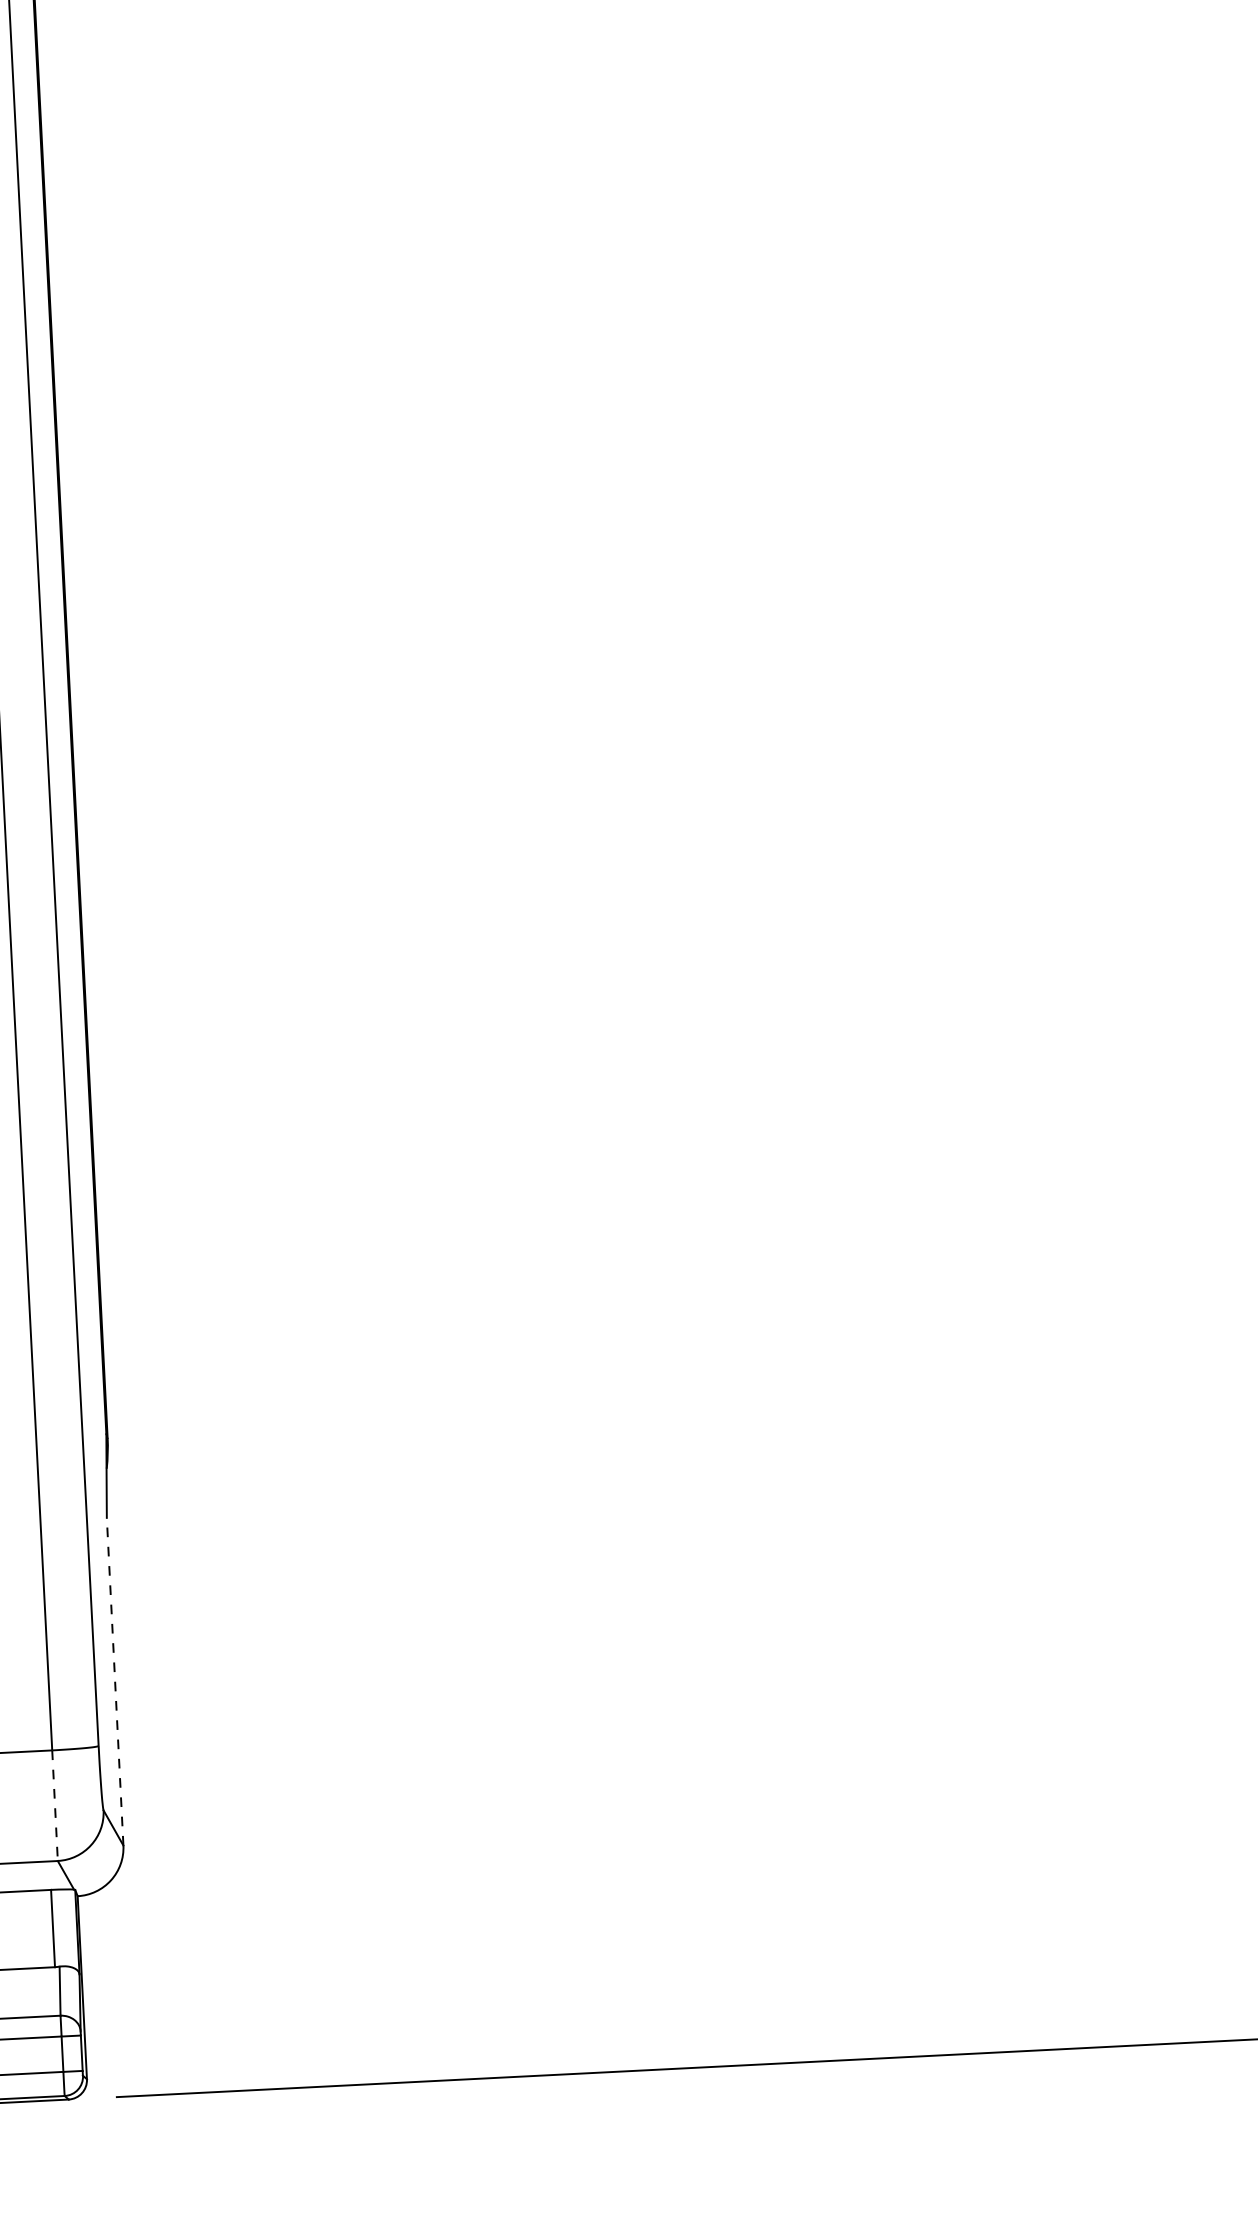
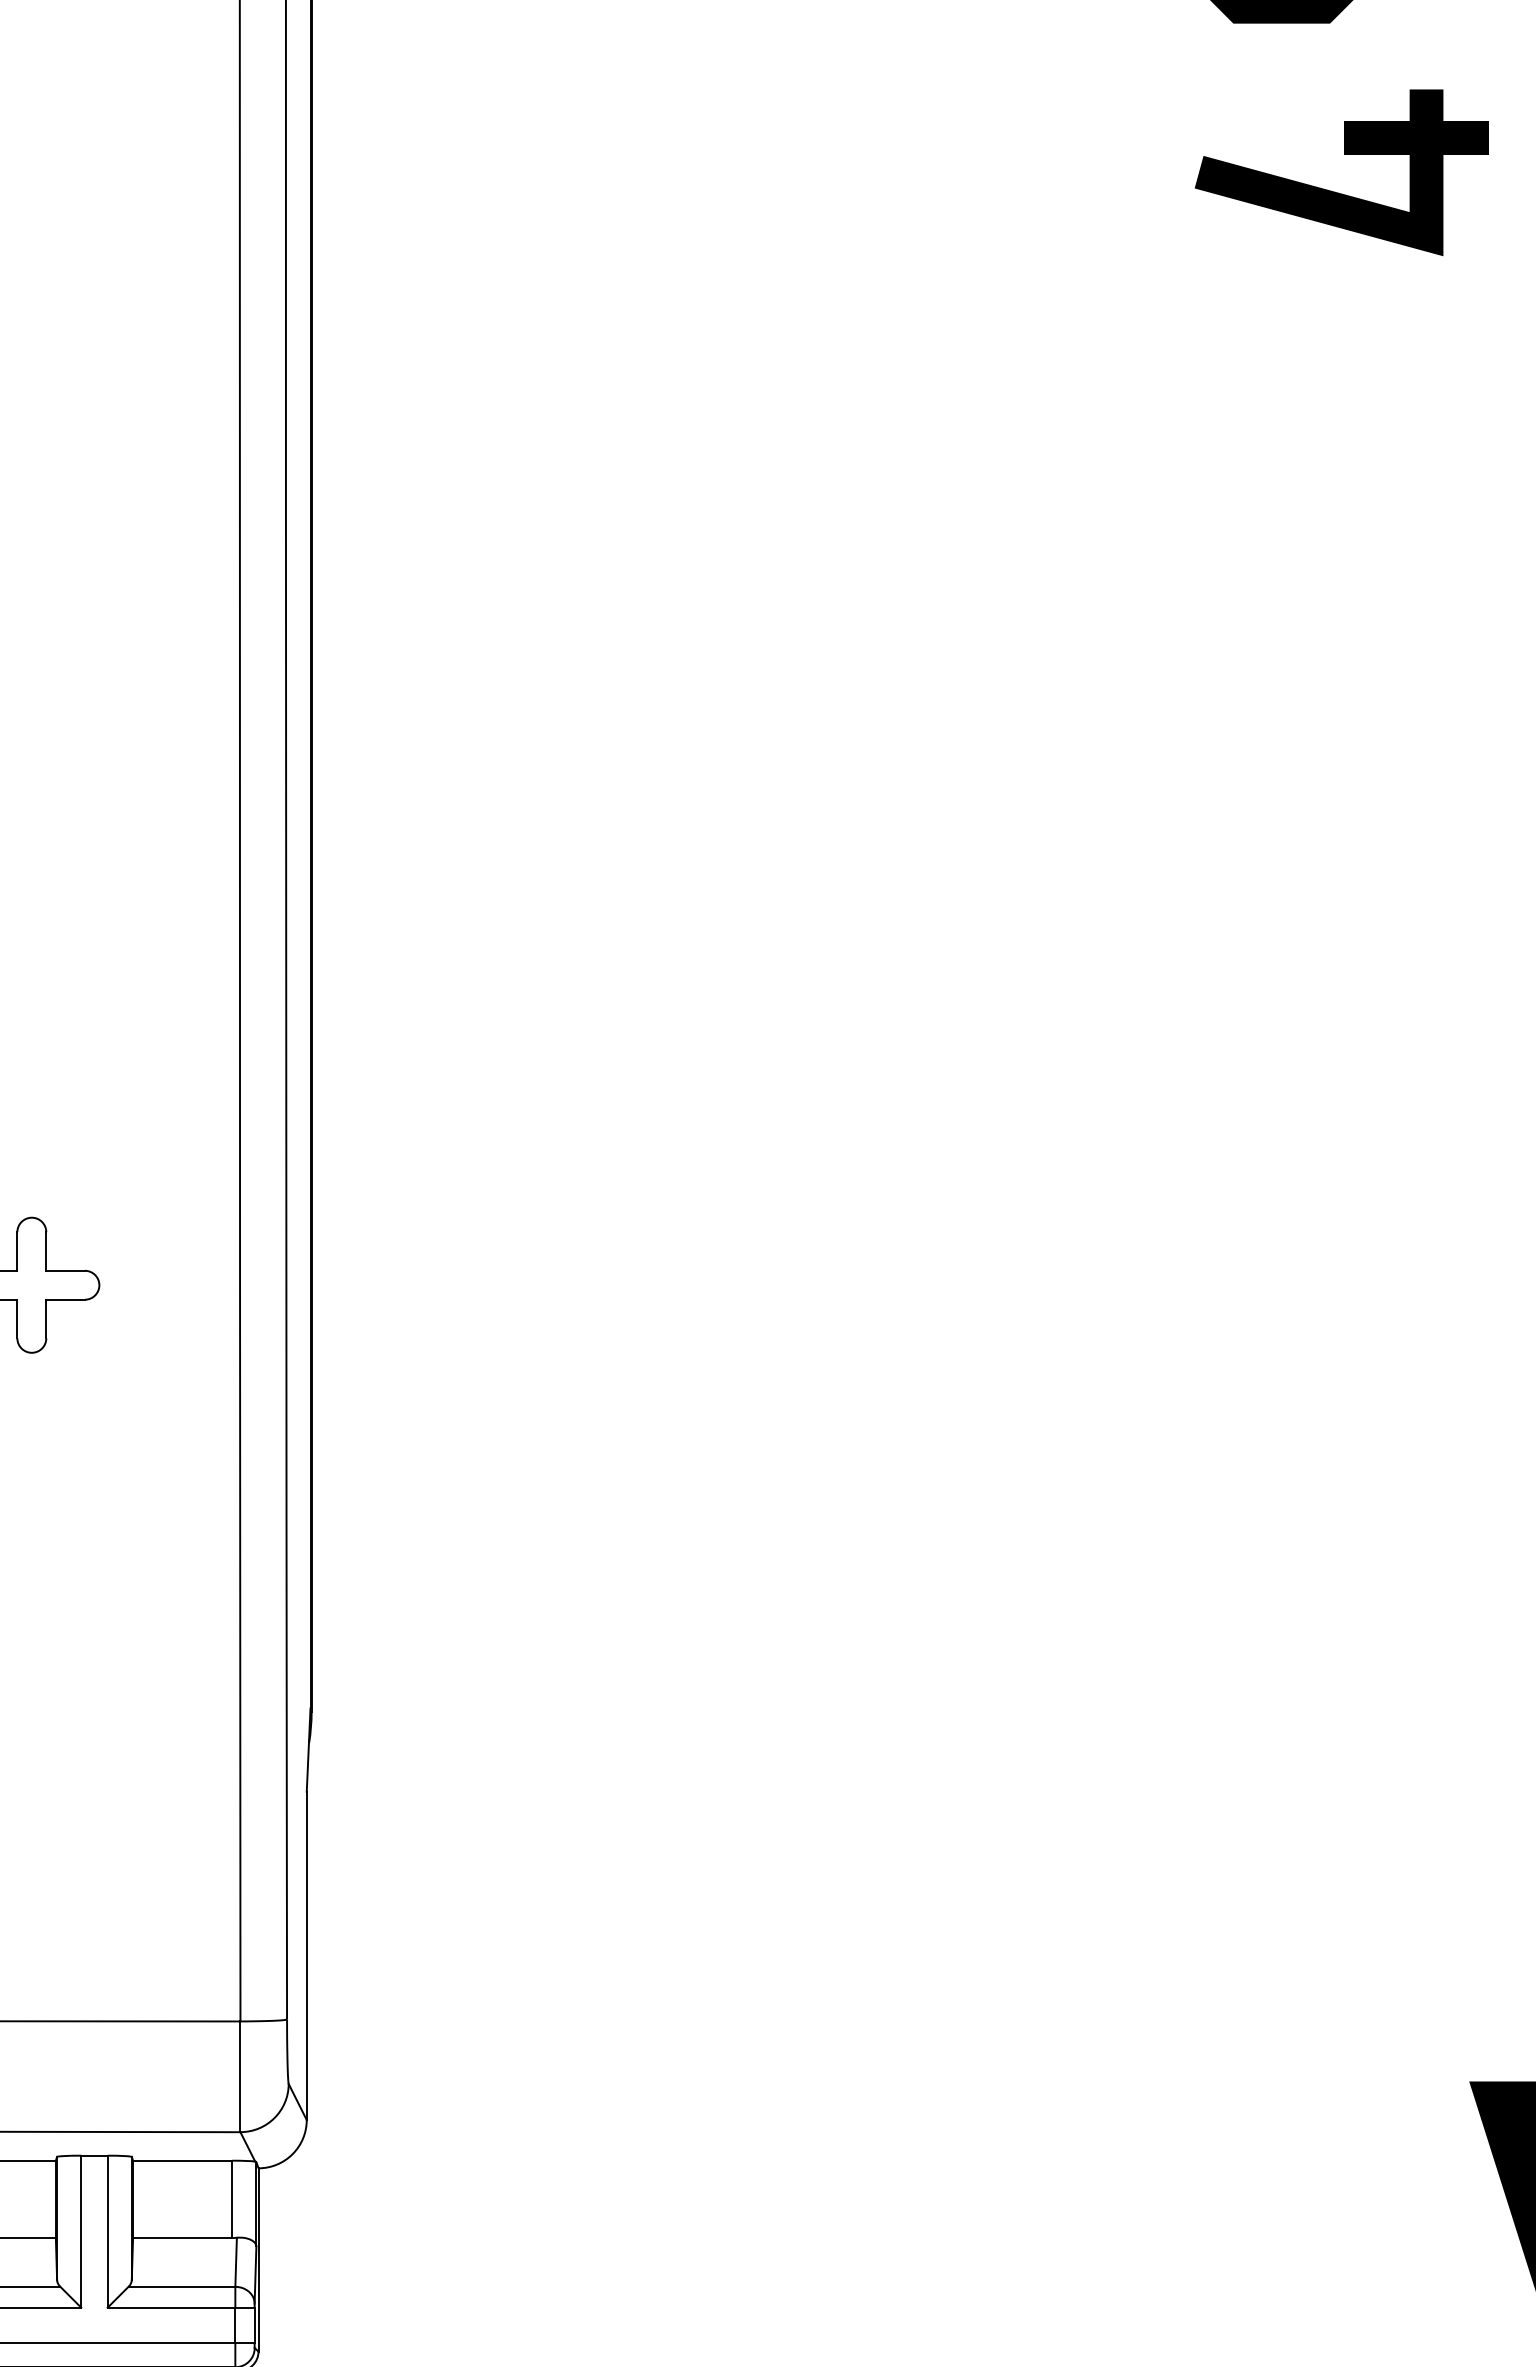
line: (114, 1681) -> (306, 1955), dashed -> solid
line: (55, 1806) -> (240, 2077), dashed -> solid

